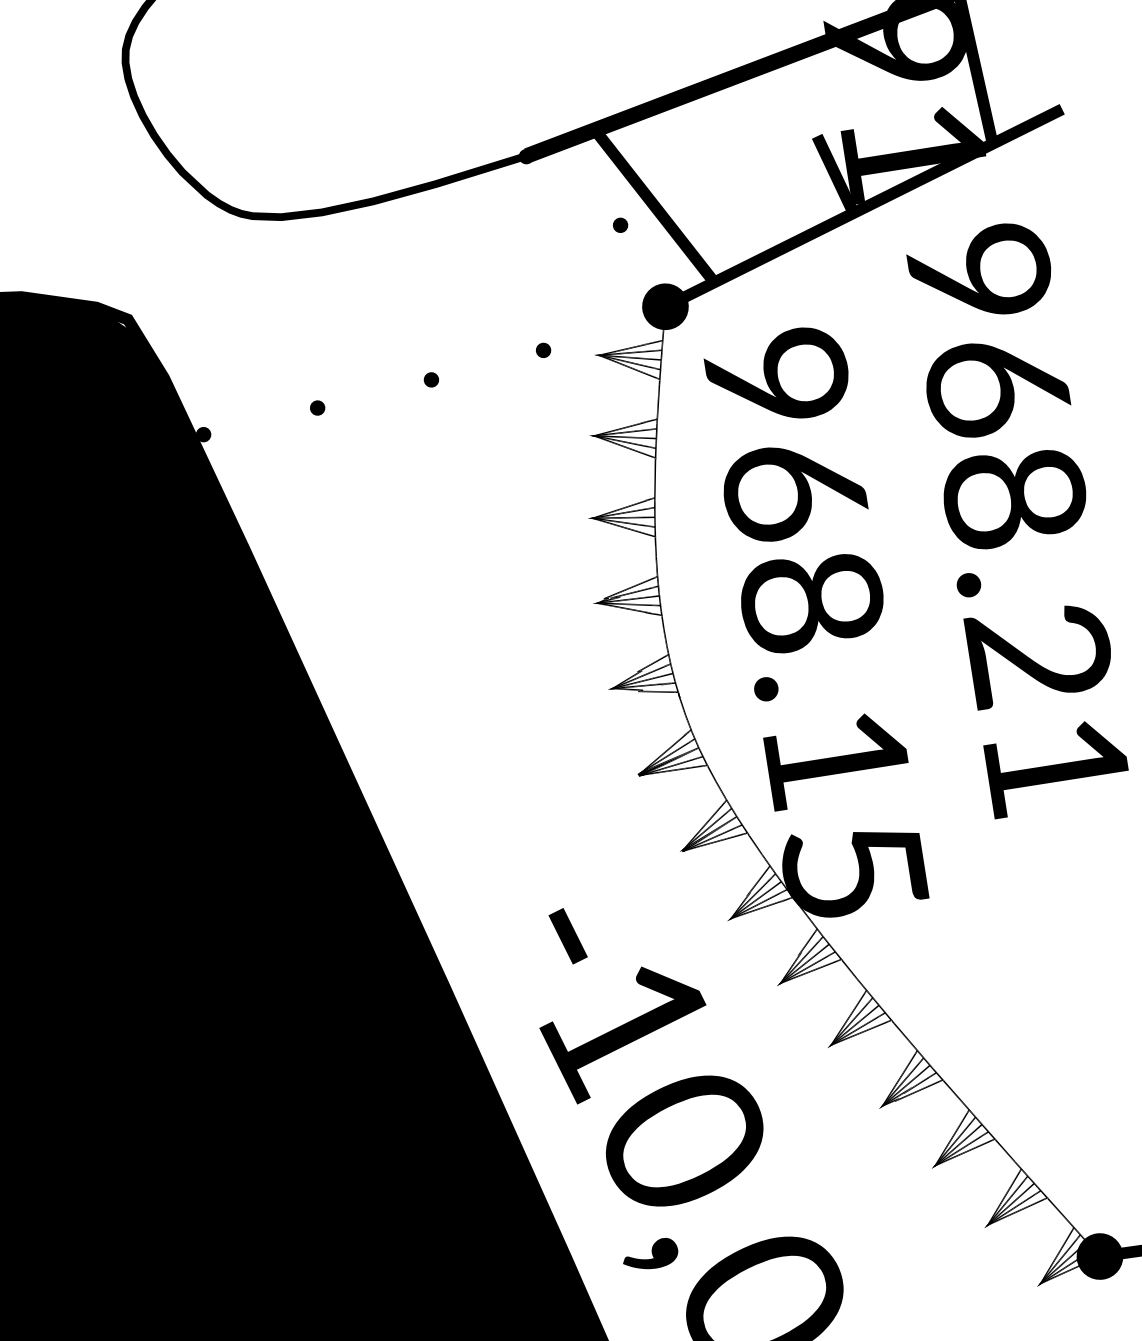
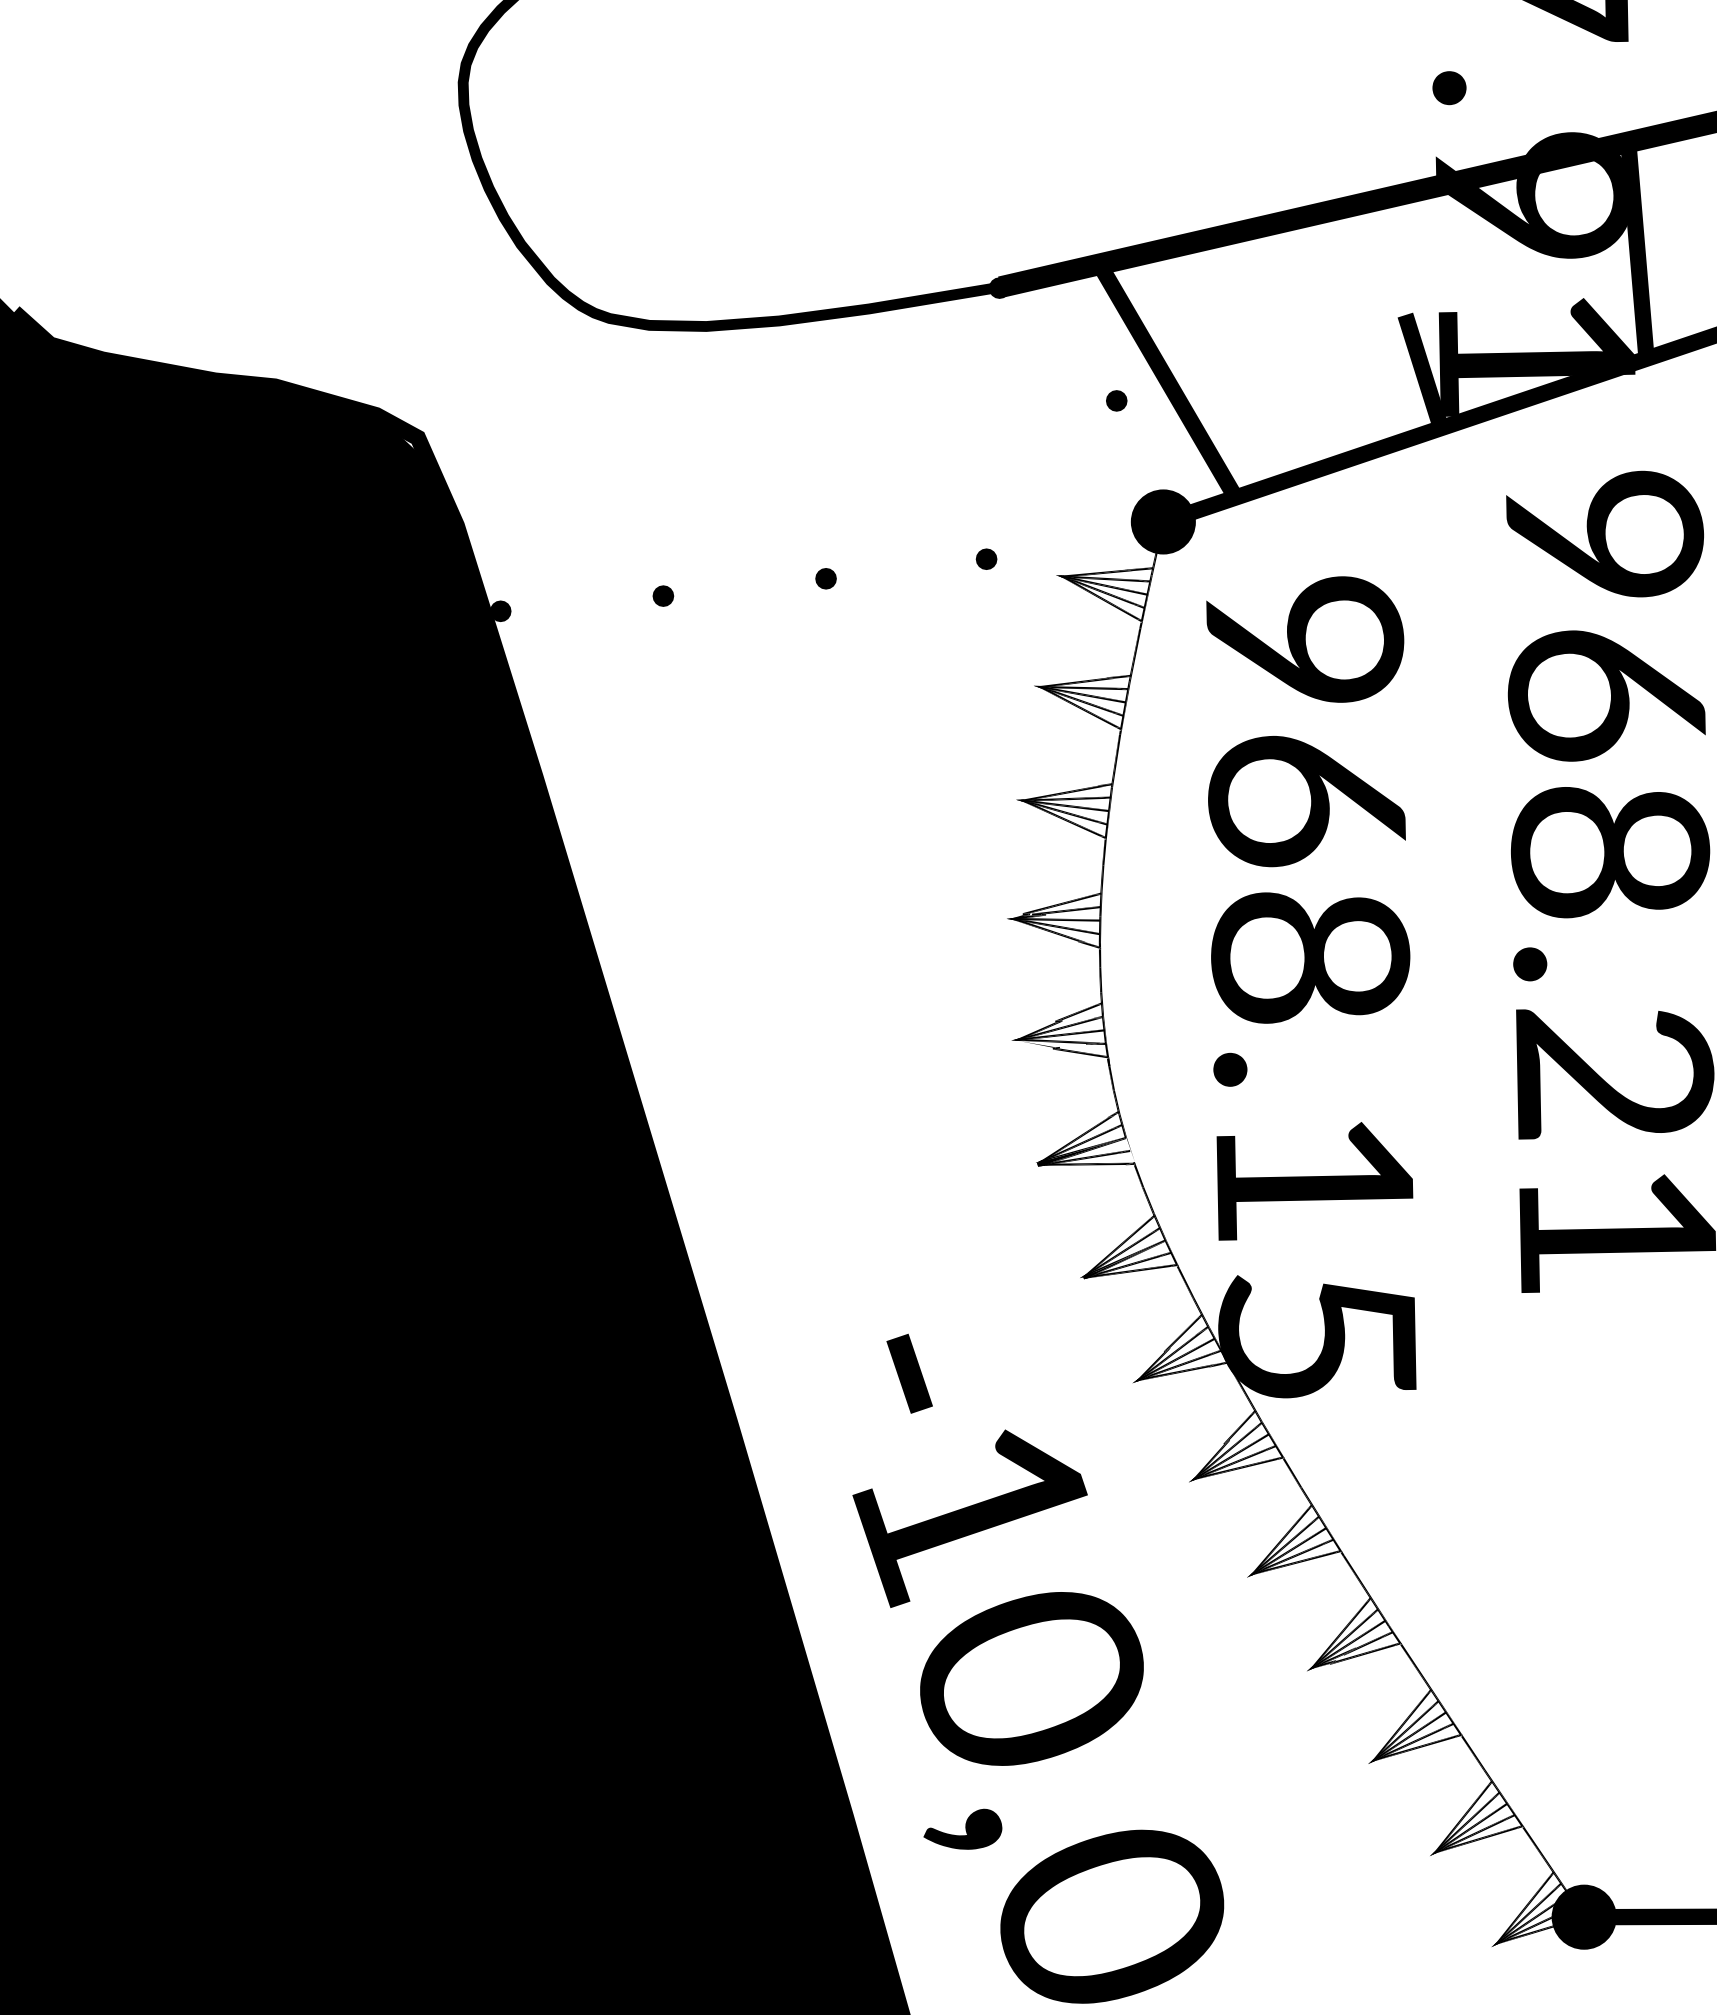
fill: (627, 689) -> (1038, 1043), removed
fill: (702, 756) -> (1129, 1150), removed

